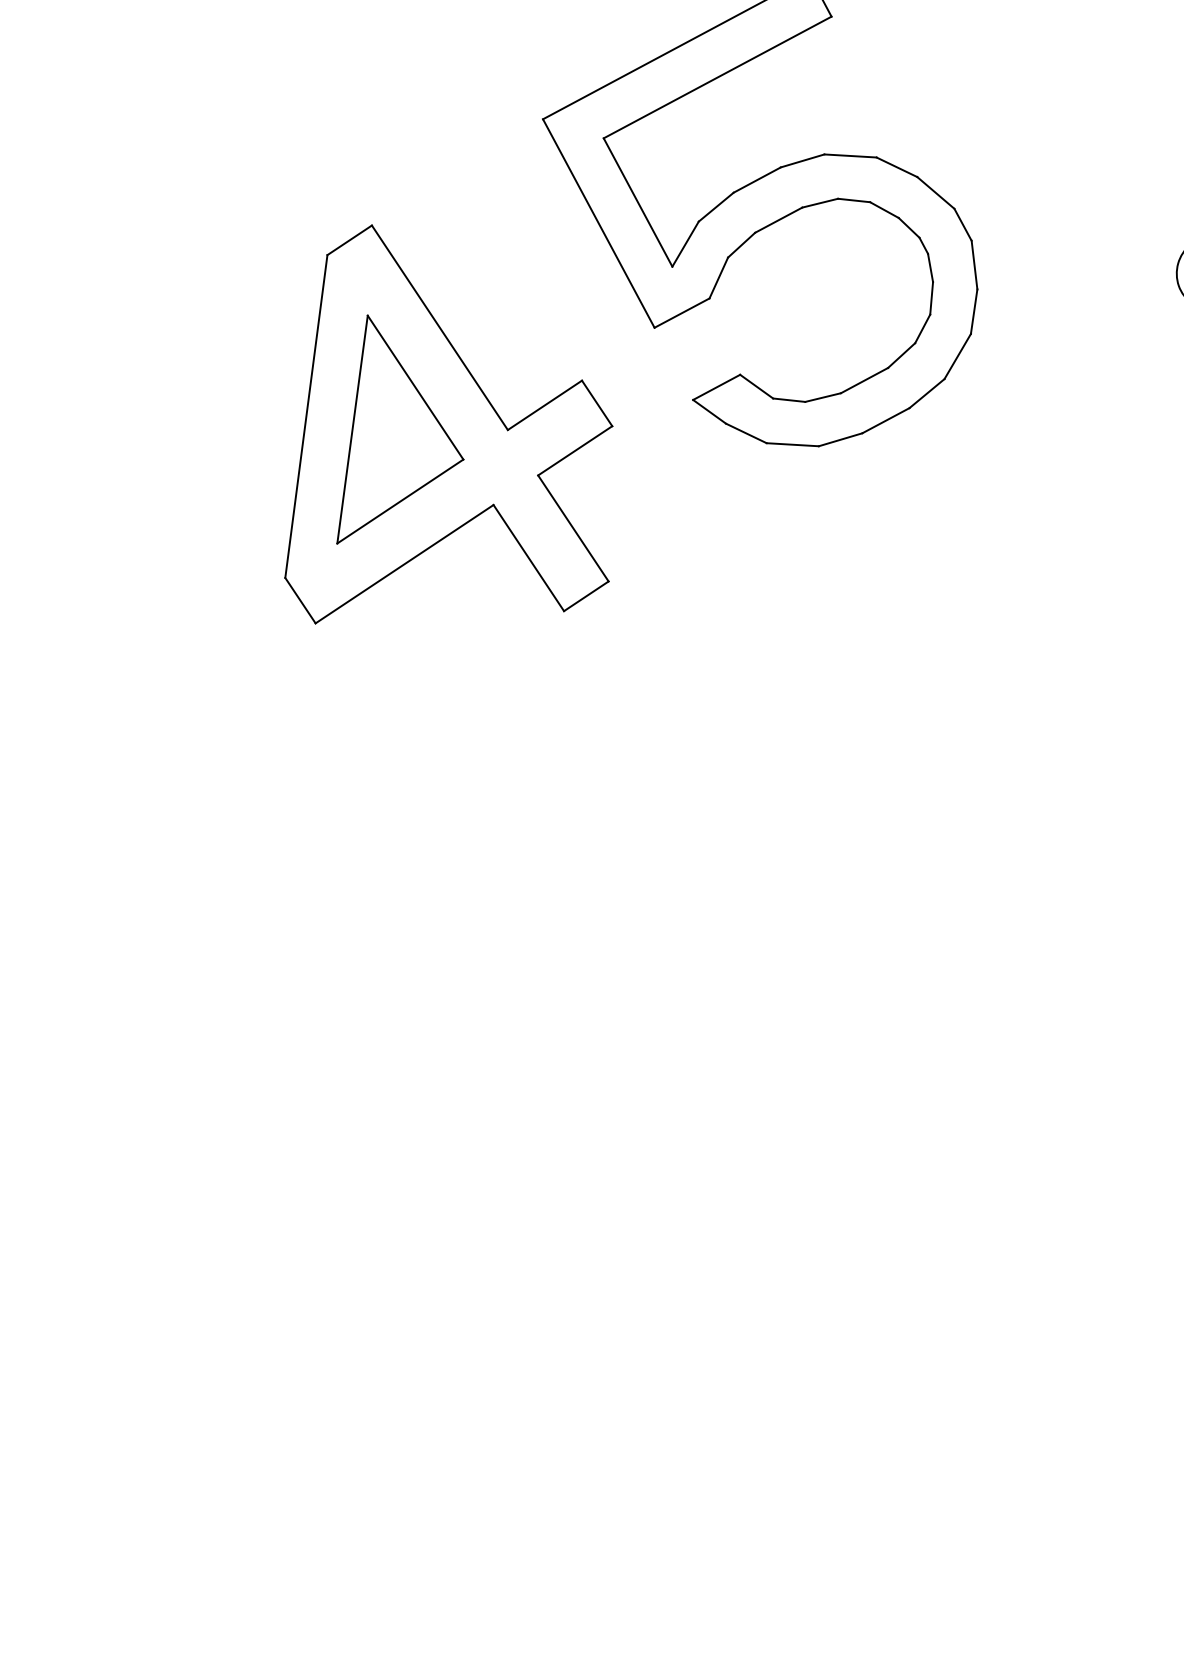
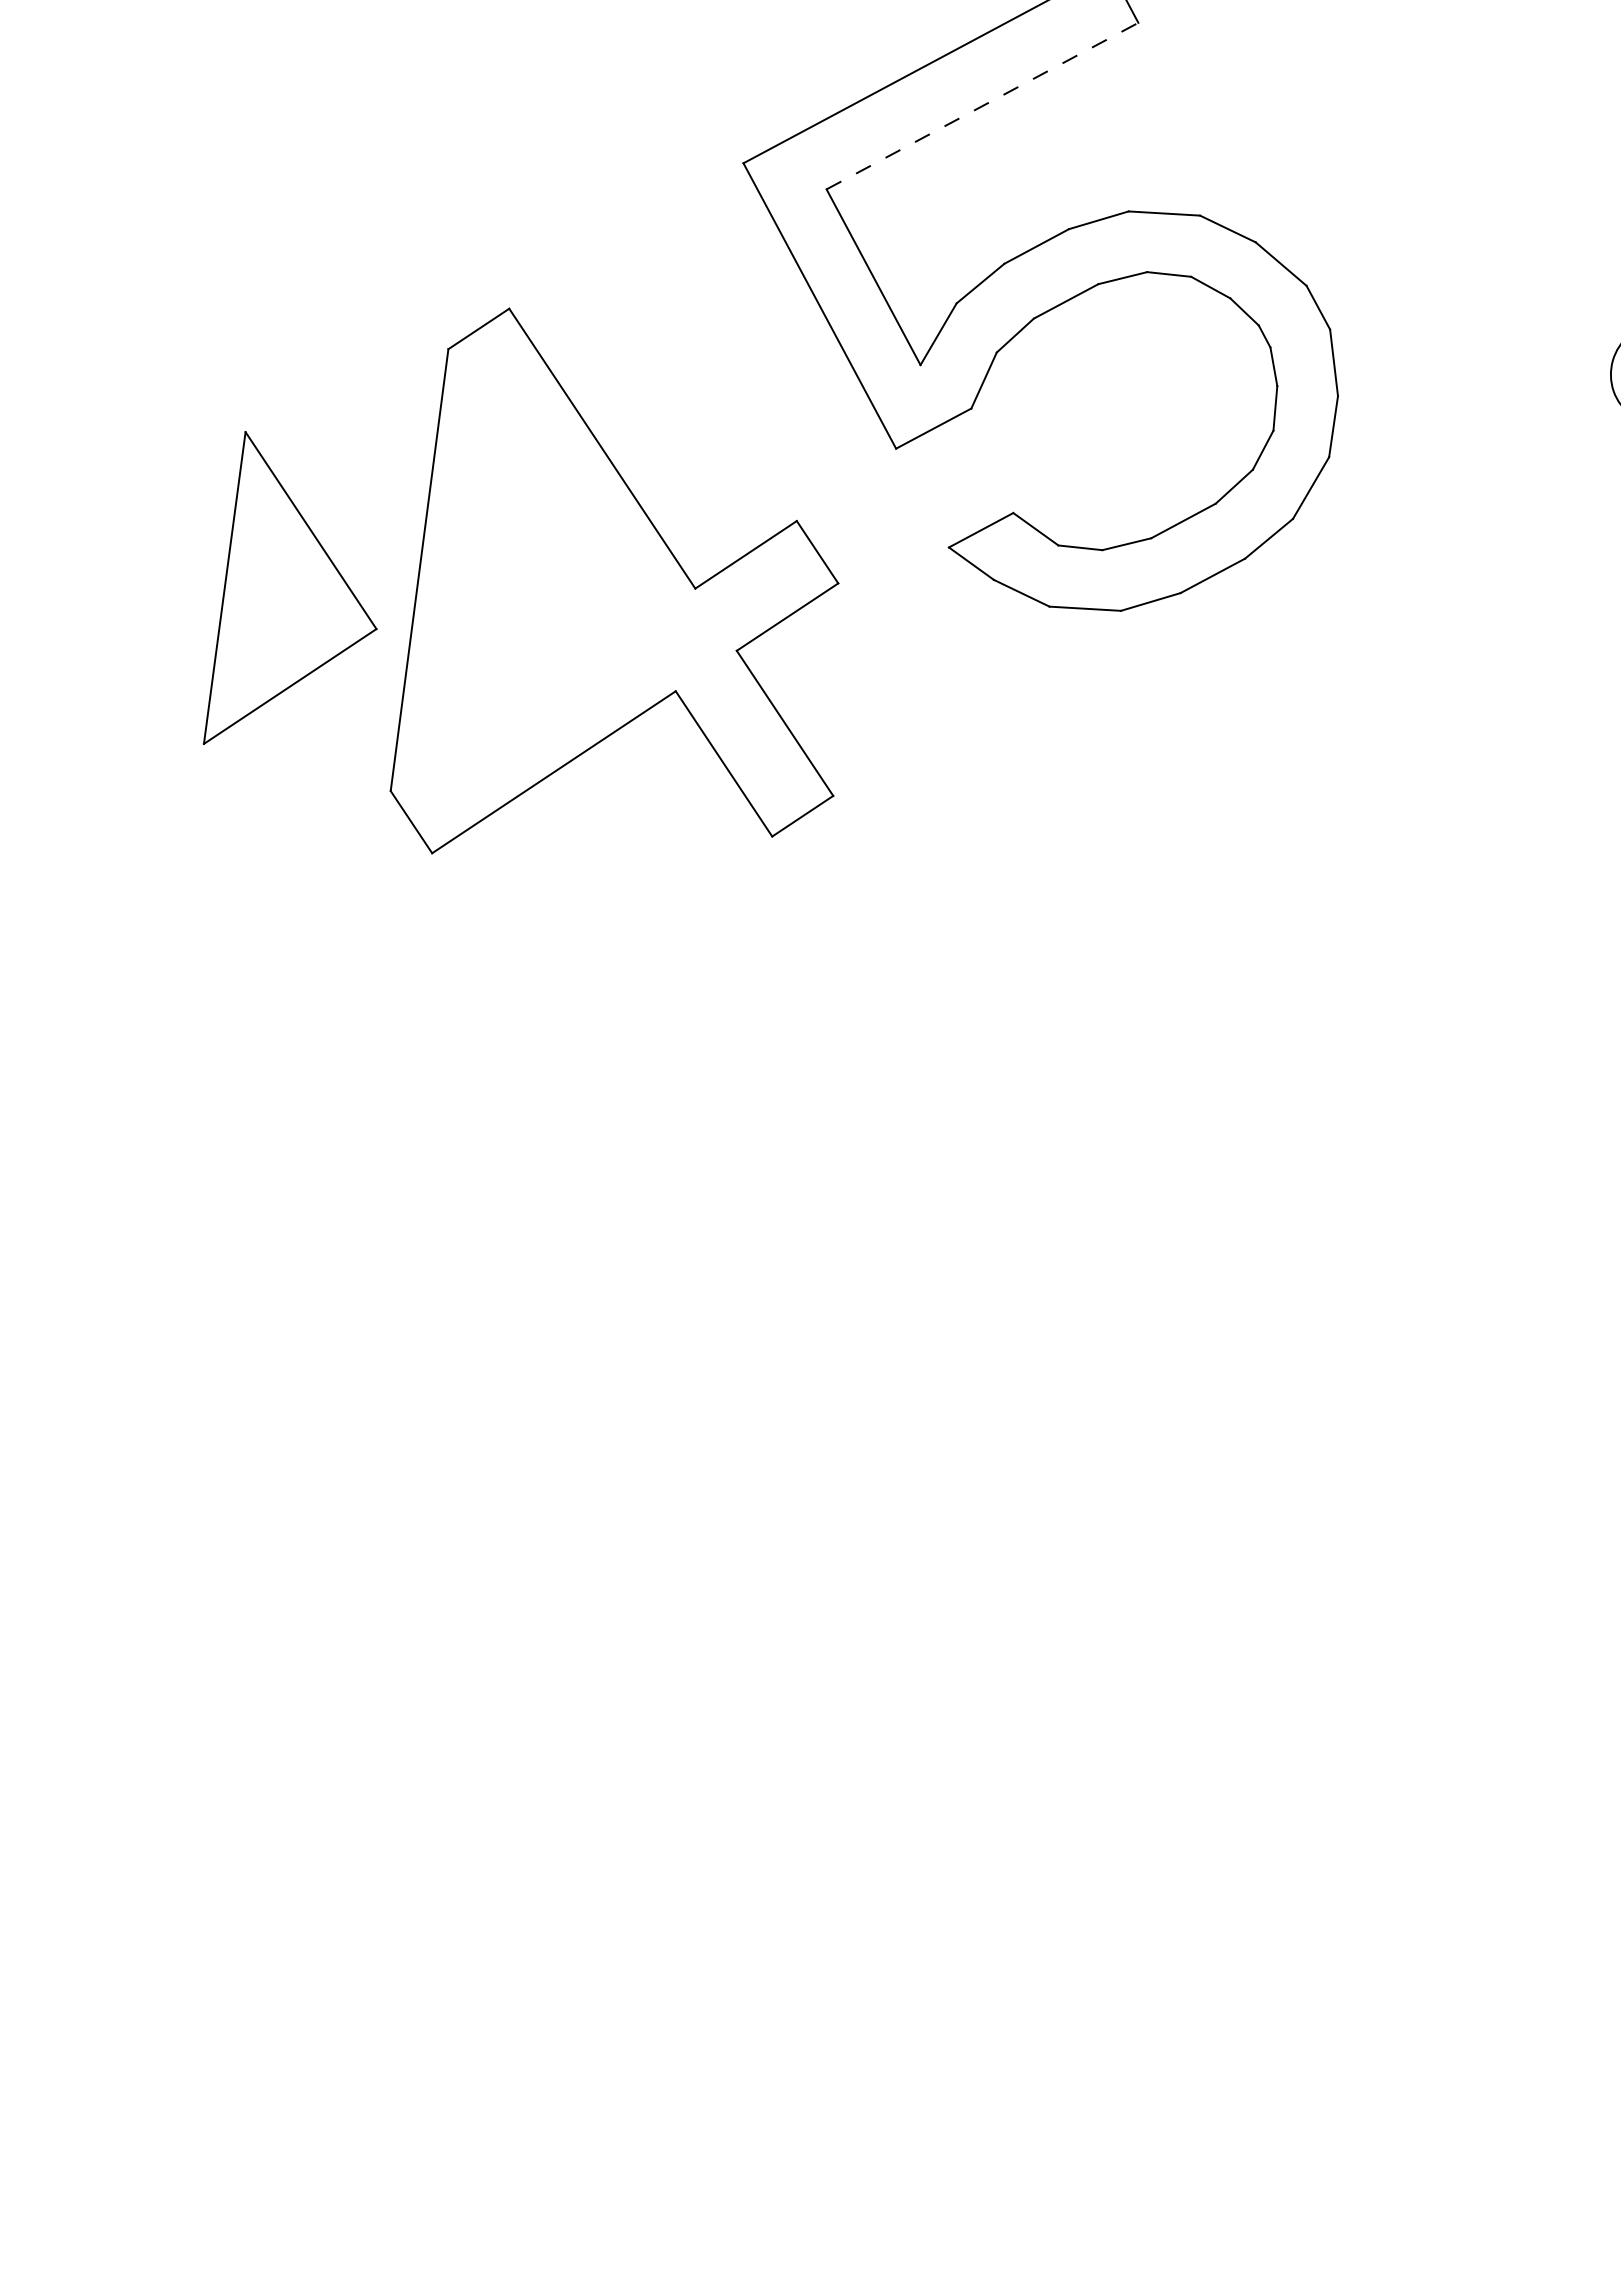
line: (717, 77) -> (982, 106), solid -> dashed
part: (399, 429) -> (289, 587), moved

